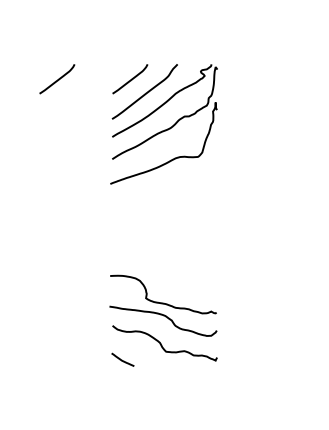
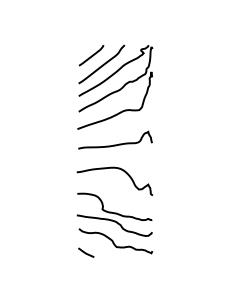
curve: (57, 79) -> (40, 55), removed
curve: (166, 205) -> (116, 144), added
curve: (166, 240) -> (116, 168), added

